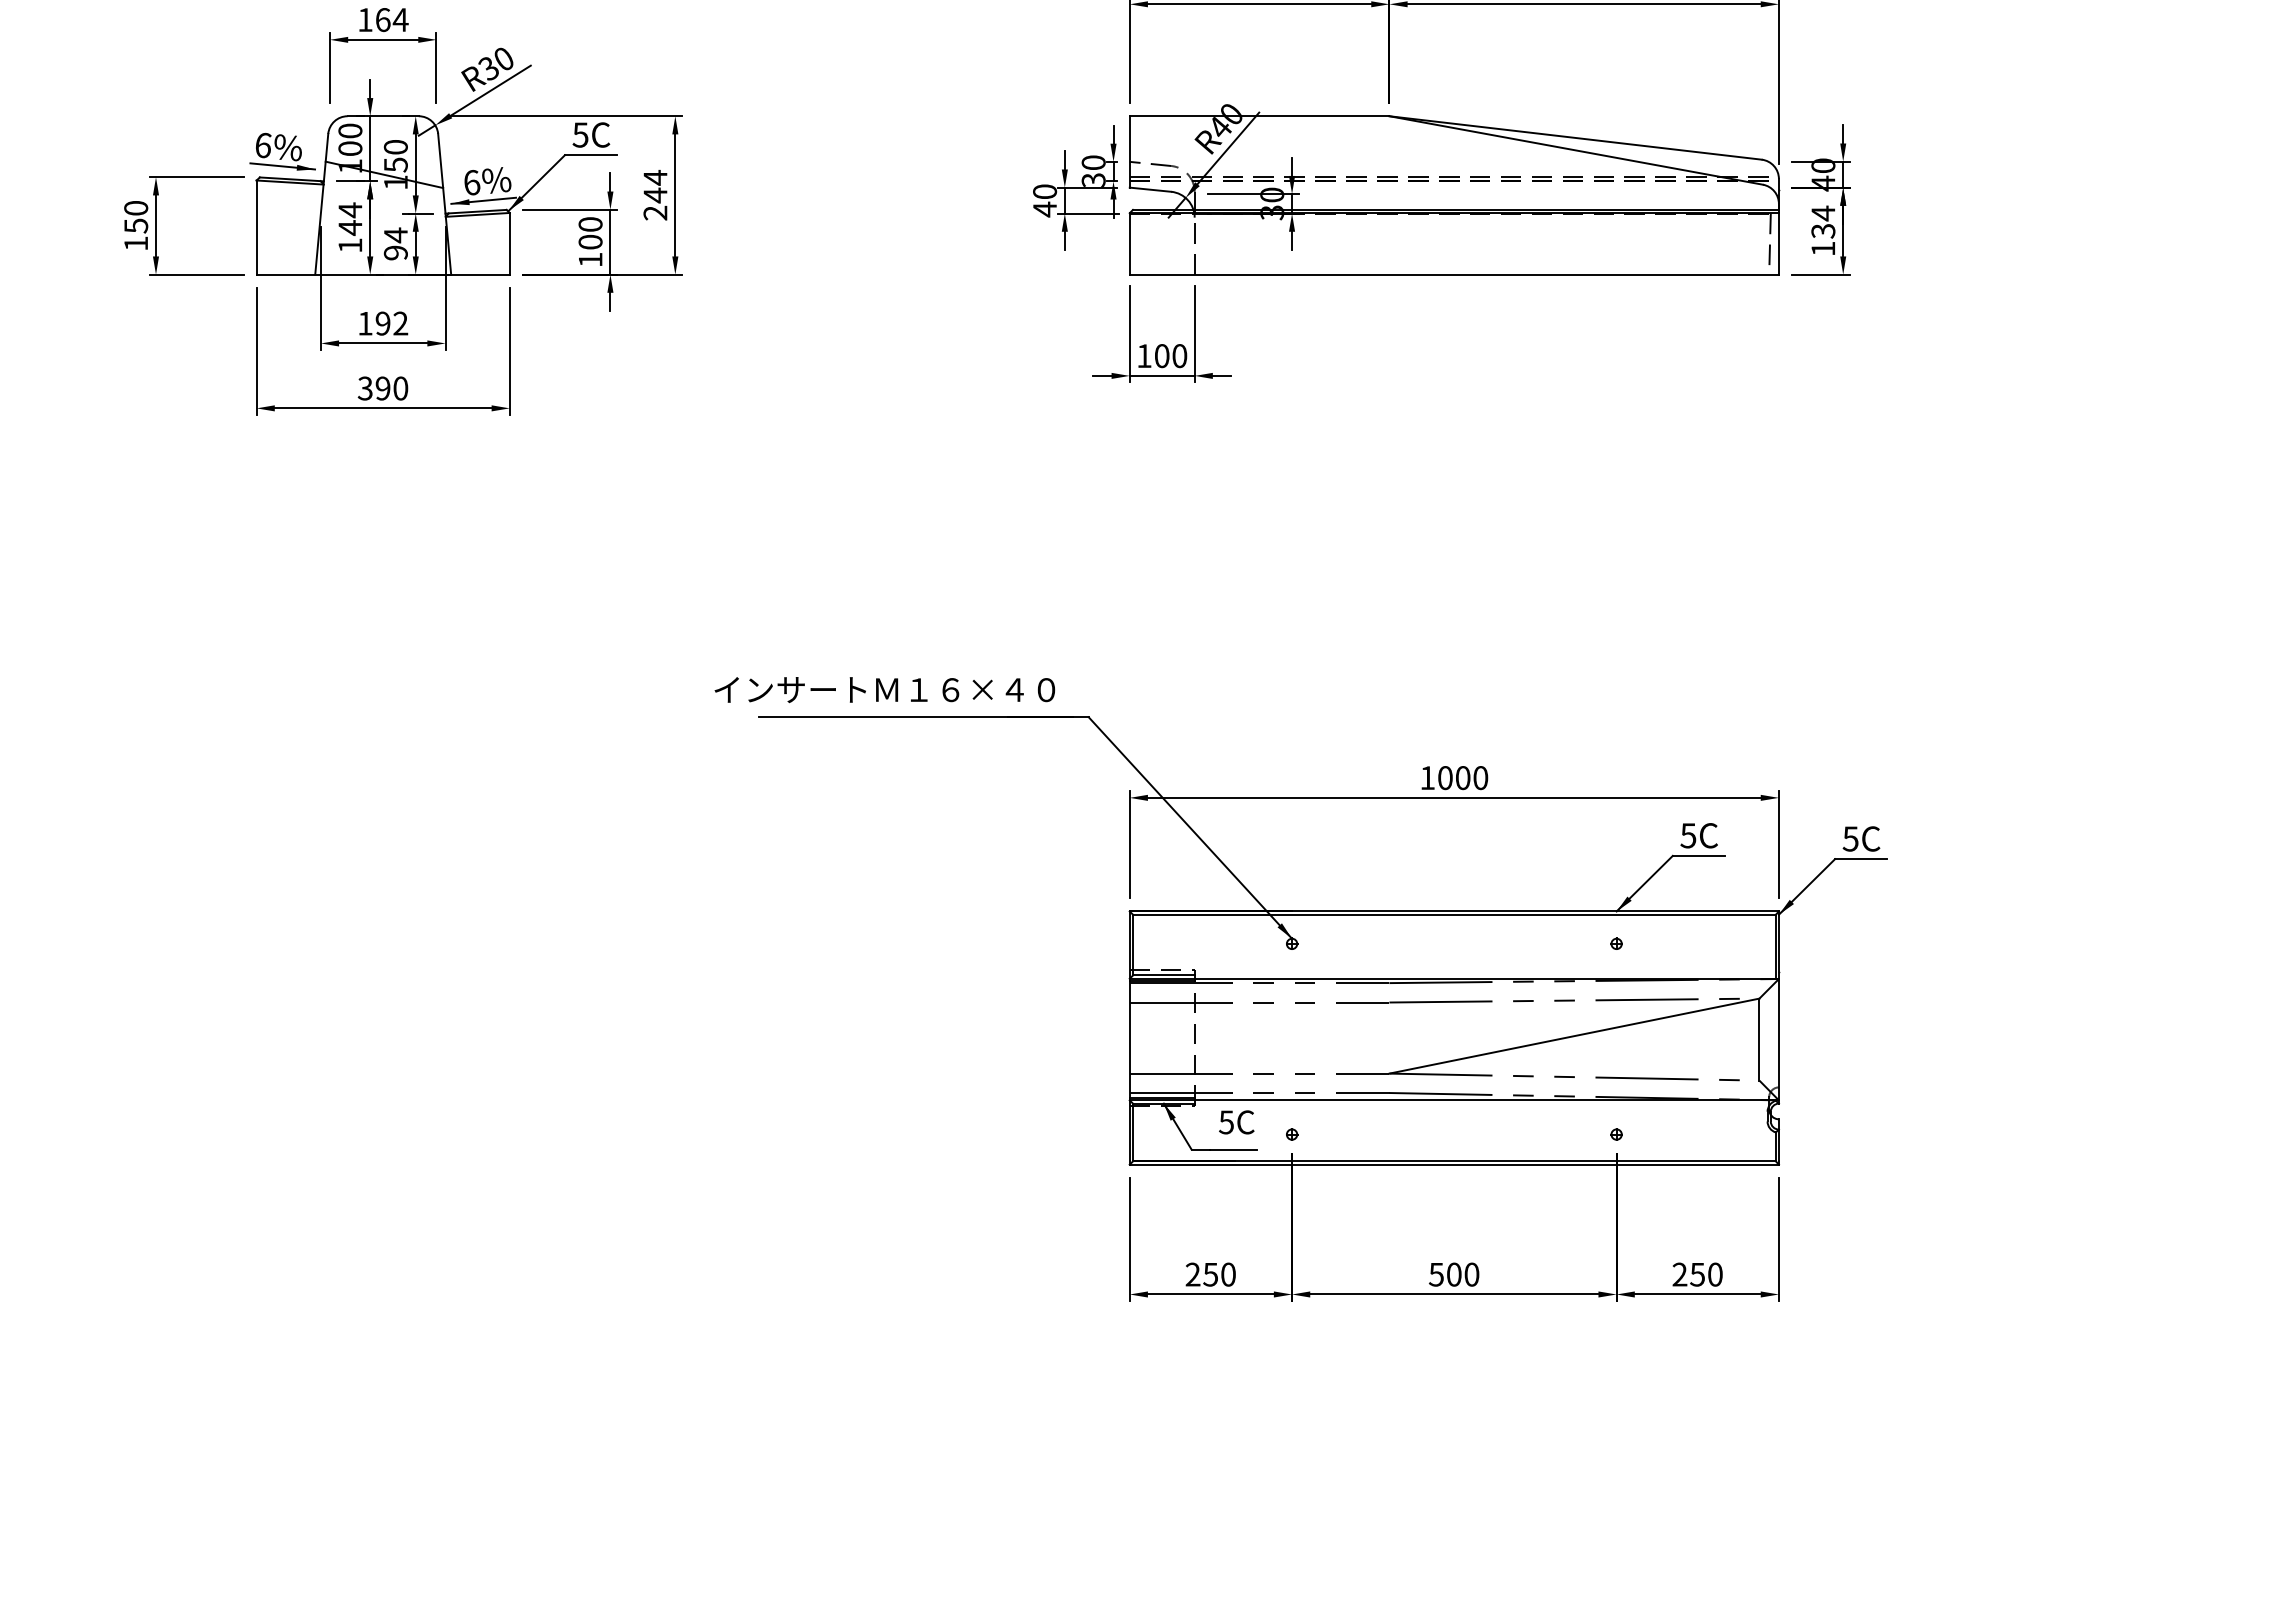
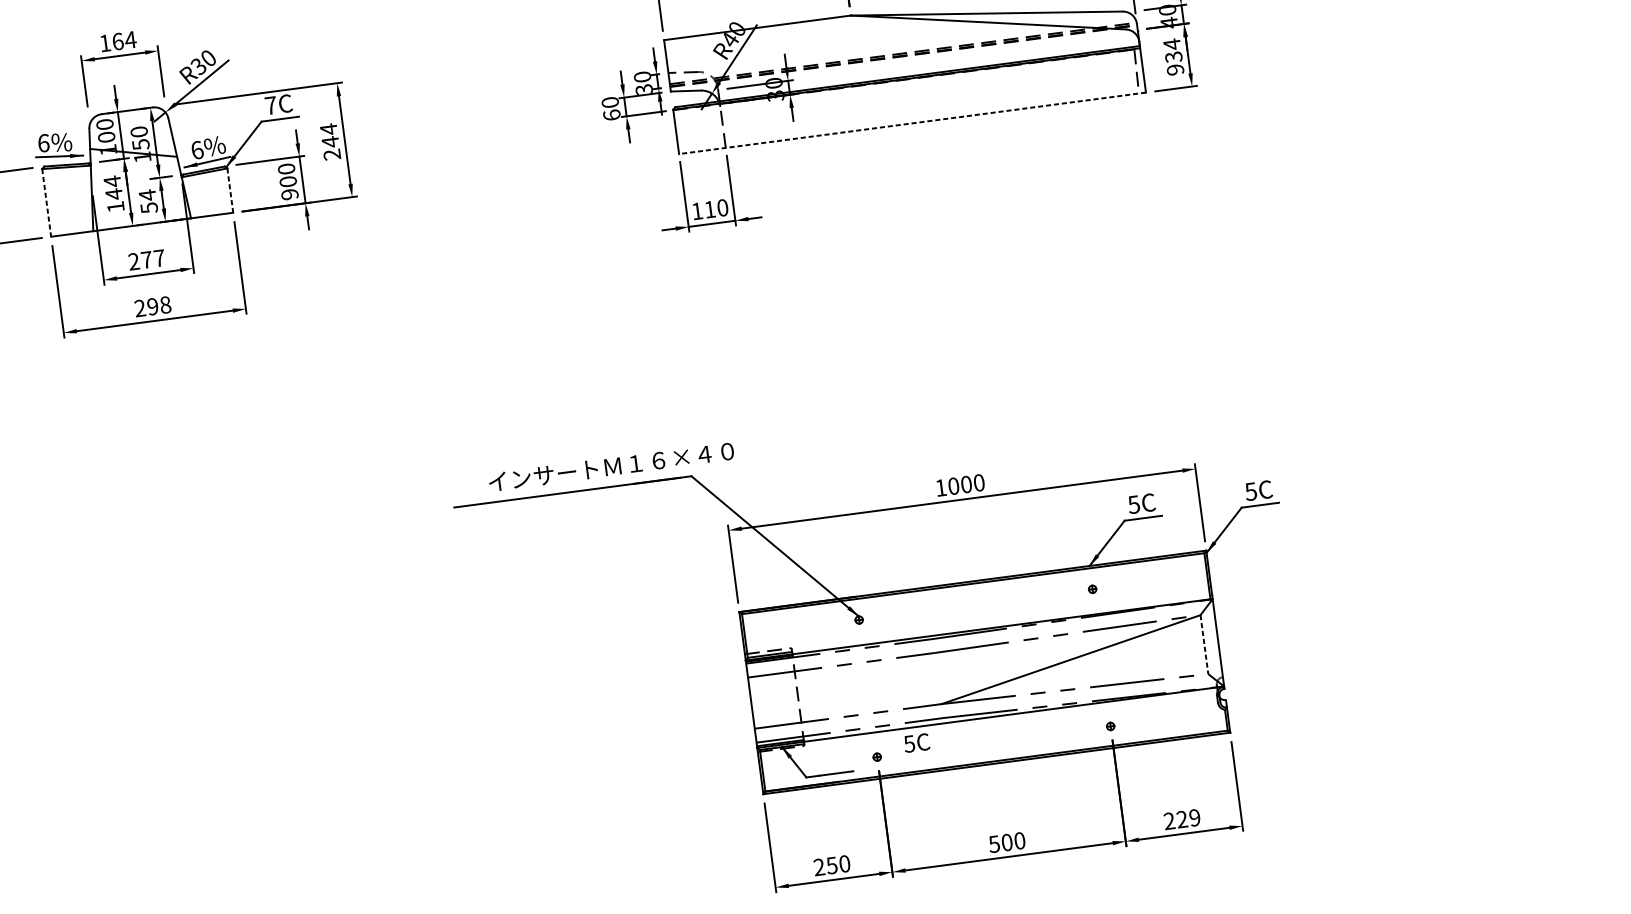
text: (580, 134) -> (270, 105), 5C -> 7C
text: (1045, 209) -> (612, 115), 40 -> 60
line: (256, 228) -> (46, 203), solid -> dashed
line: (509, 243) -> (230, 190), solid -> dashed
text: (1823, 248) -> (1175, 69), 134 -> 934
text: (395, 252) -> (148, 207), 94 -> 54
text: (590, 259) -> (289, 194), 100 -> 900
line: (1454, 274) -> (912, 123), solid -> dashed
text: (383, 323) -> (147, 259), 192 -> 277
text: (1162, 356) -> (710, 209), 100 -> 110
text: (382, 388) -> (152, 306), 390 -> 298
text: (884, 690) -> (611, 467), moved
line: (1759, 1040) -> (1204, 645), solid -> dashed
text: (1236, 1122) -> (916, 743), moved
text: (1706, 1274) -> (1188, 818), 250 -> 229

